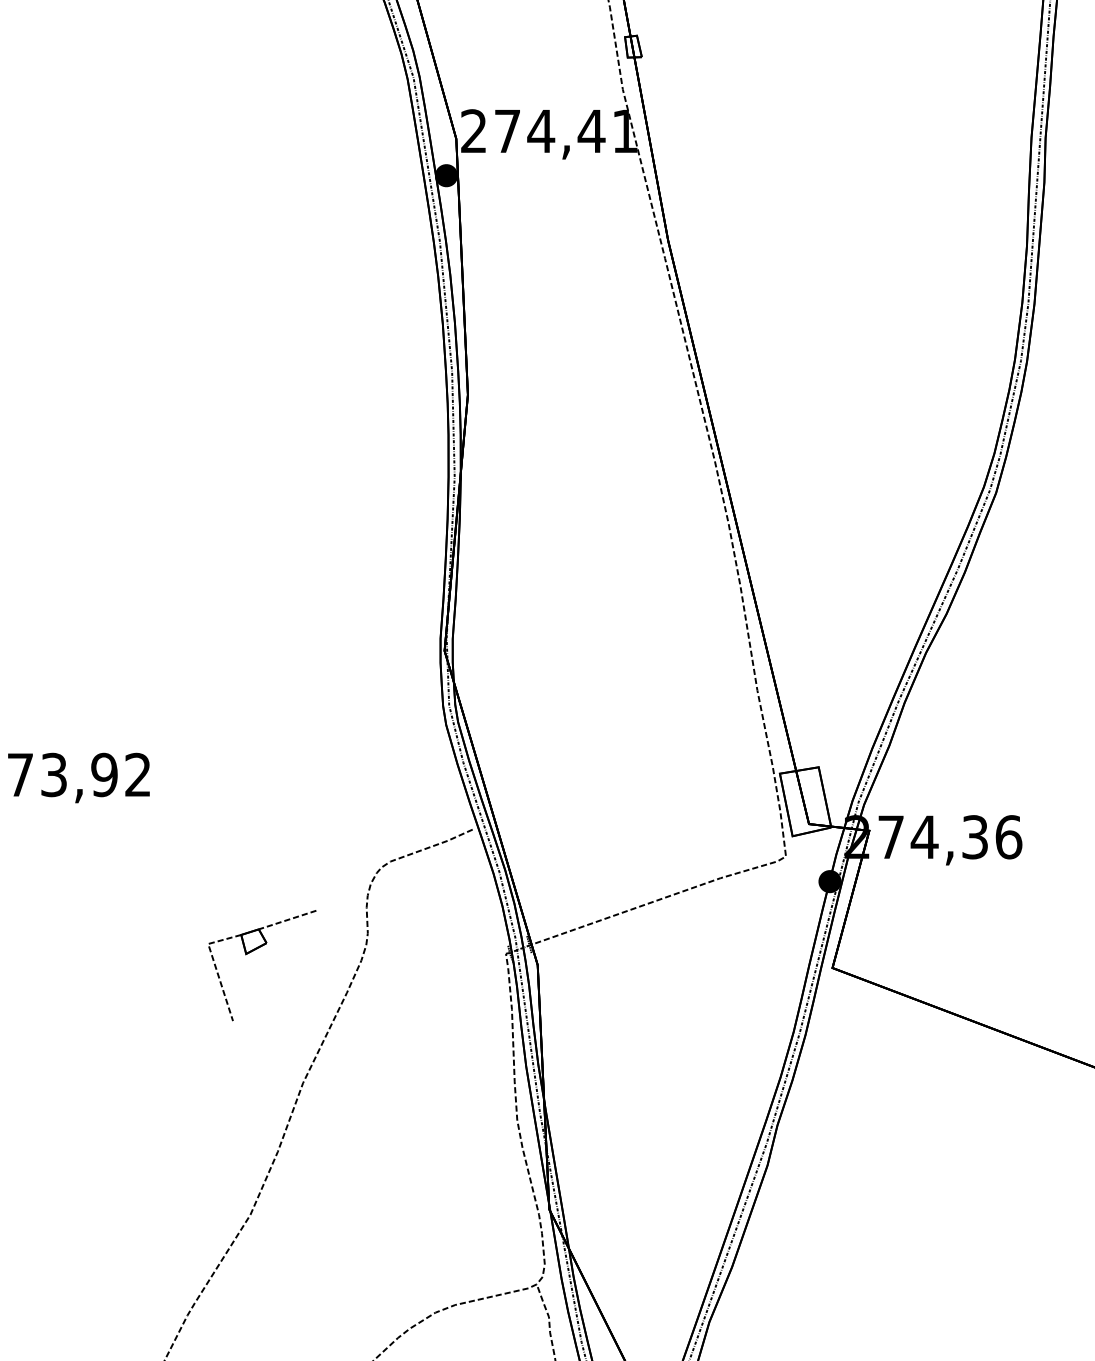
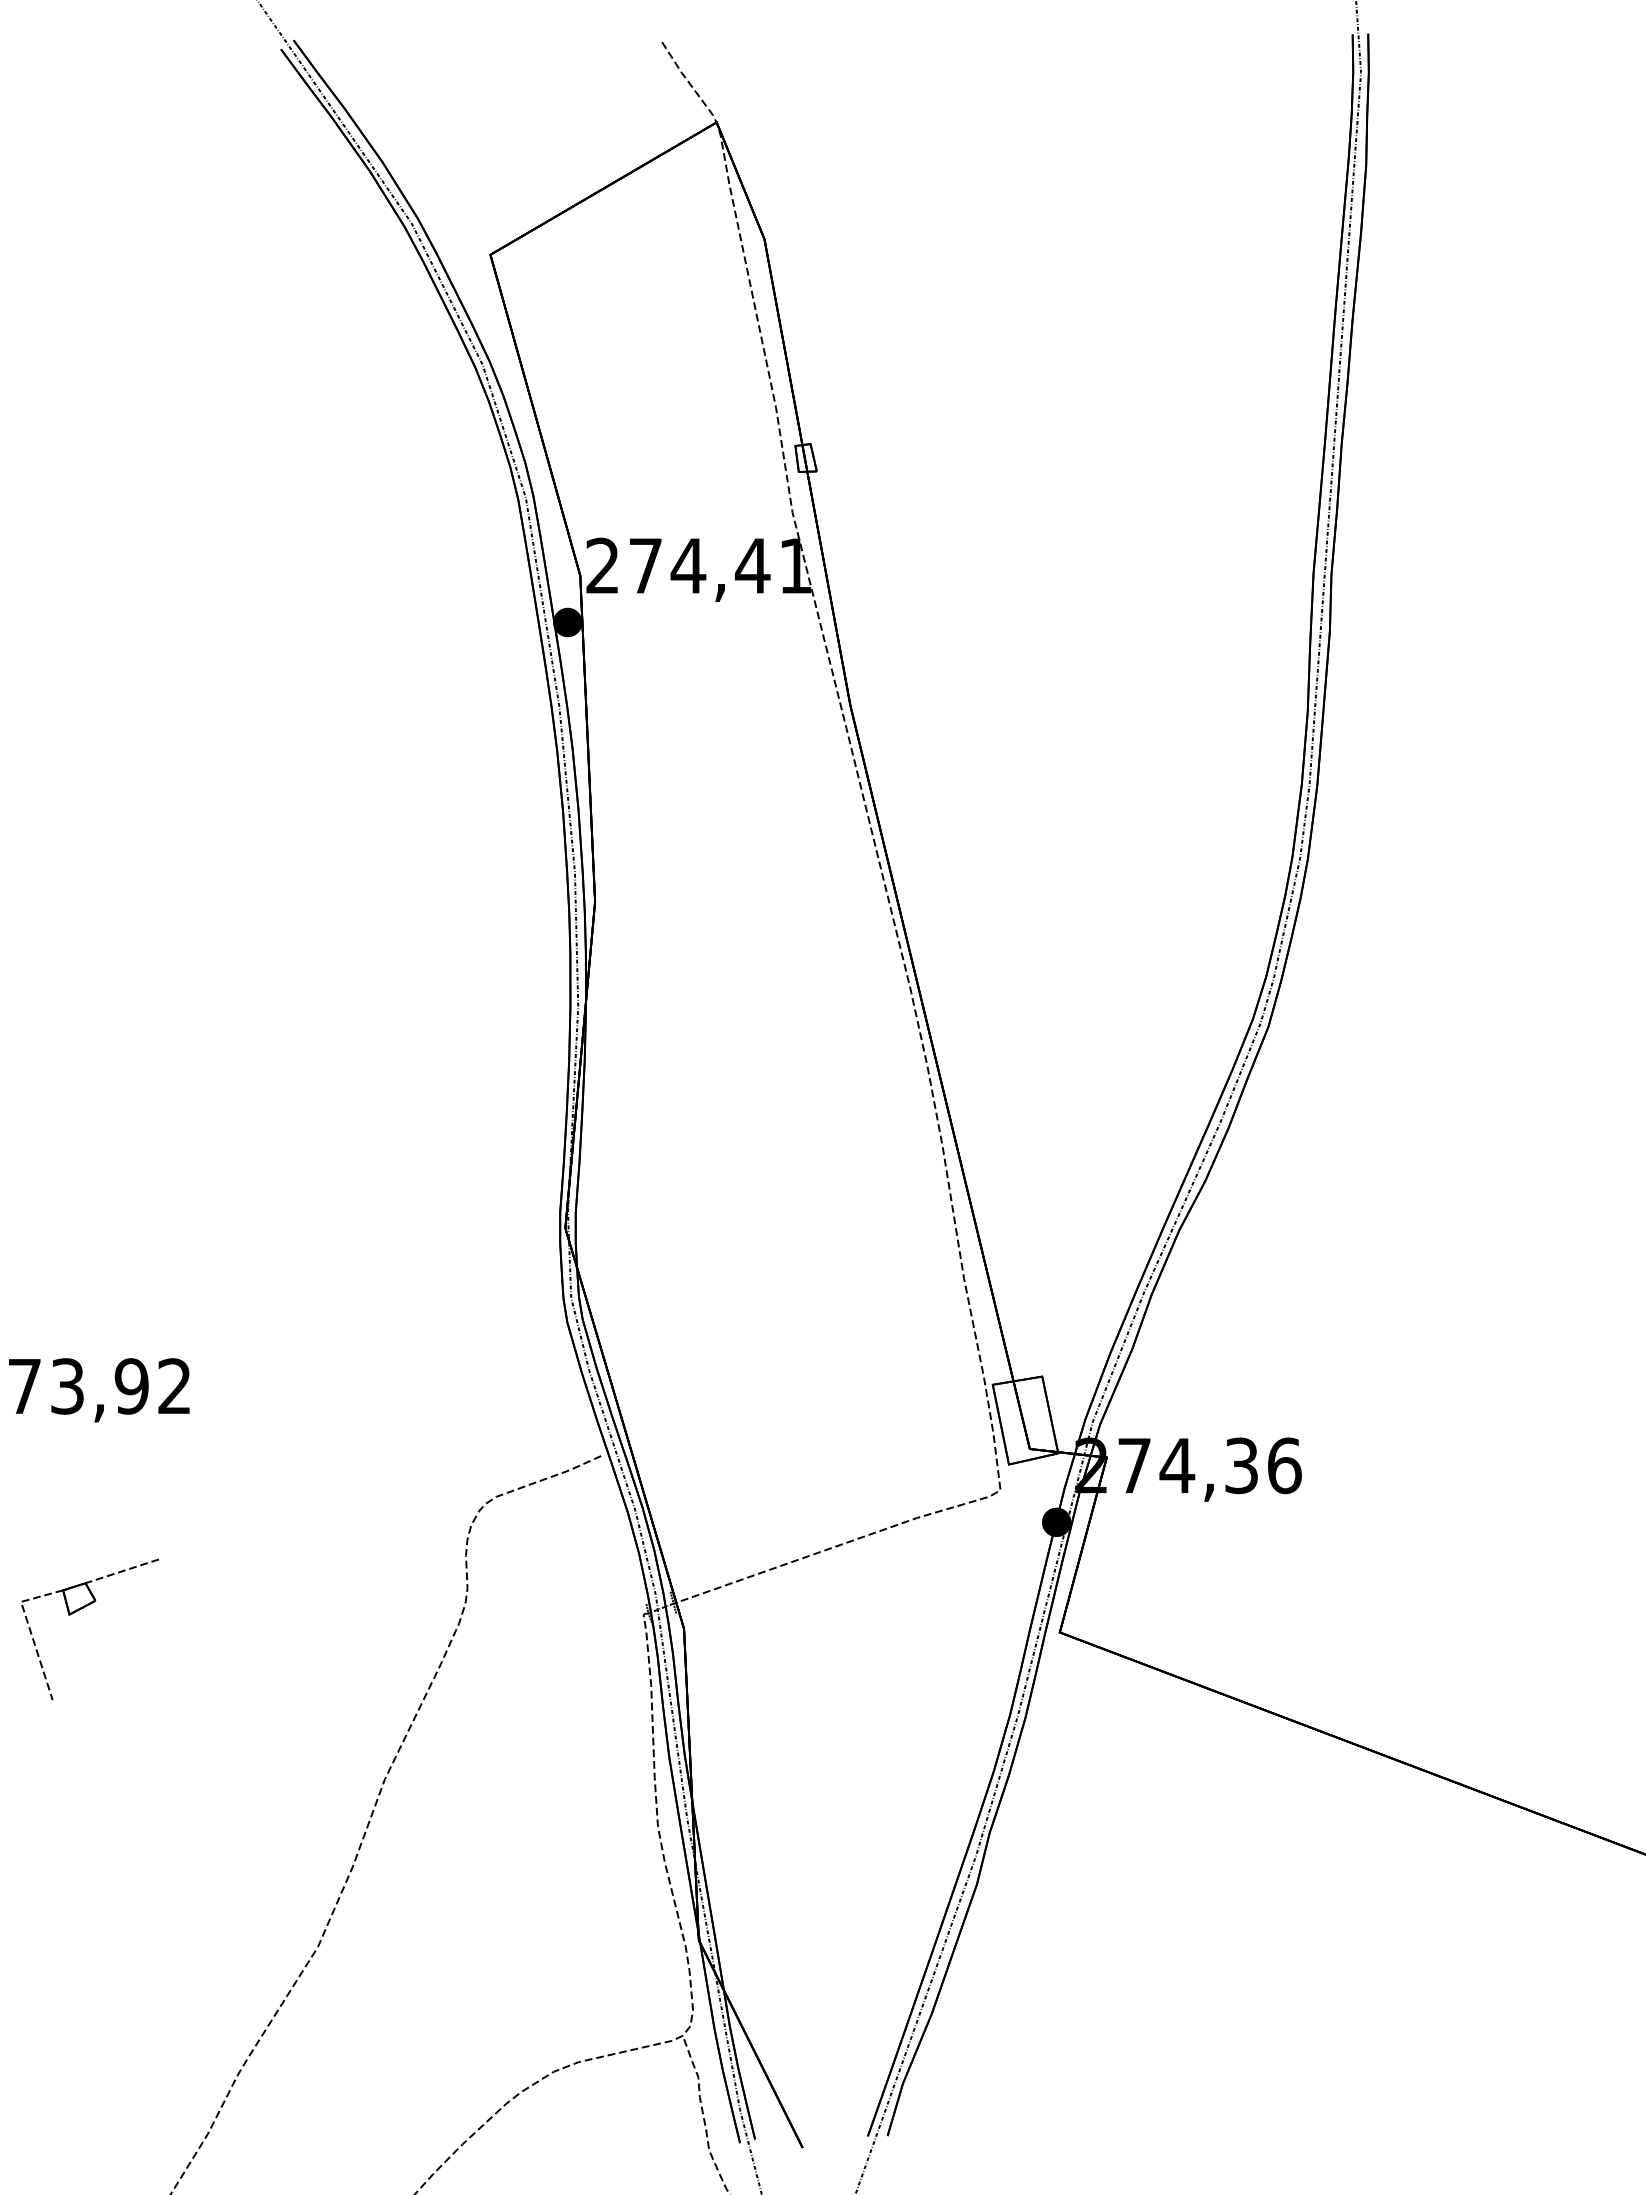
part: (254, 950) -> (79, 1610), moved

